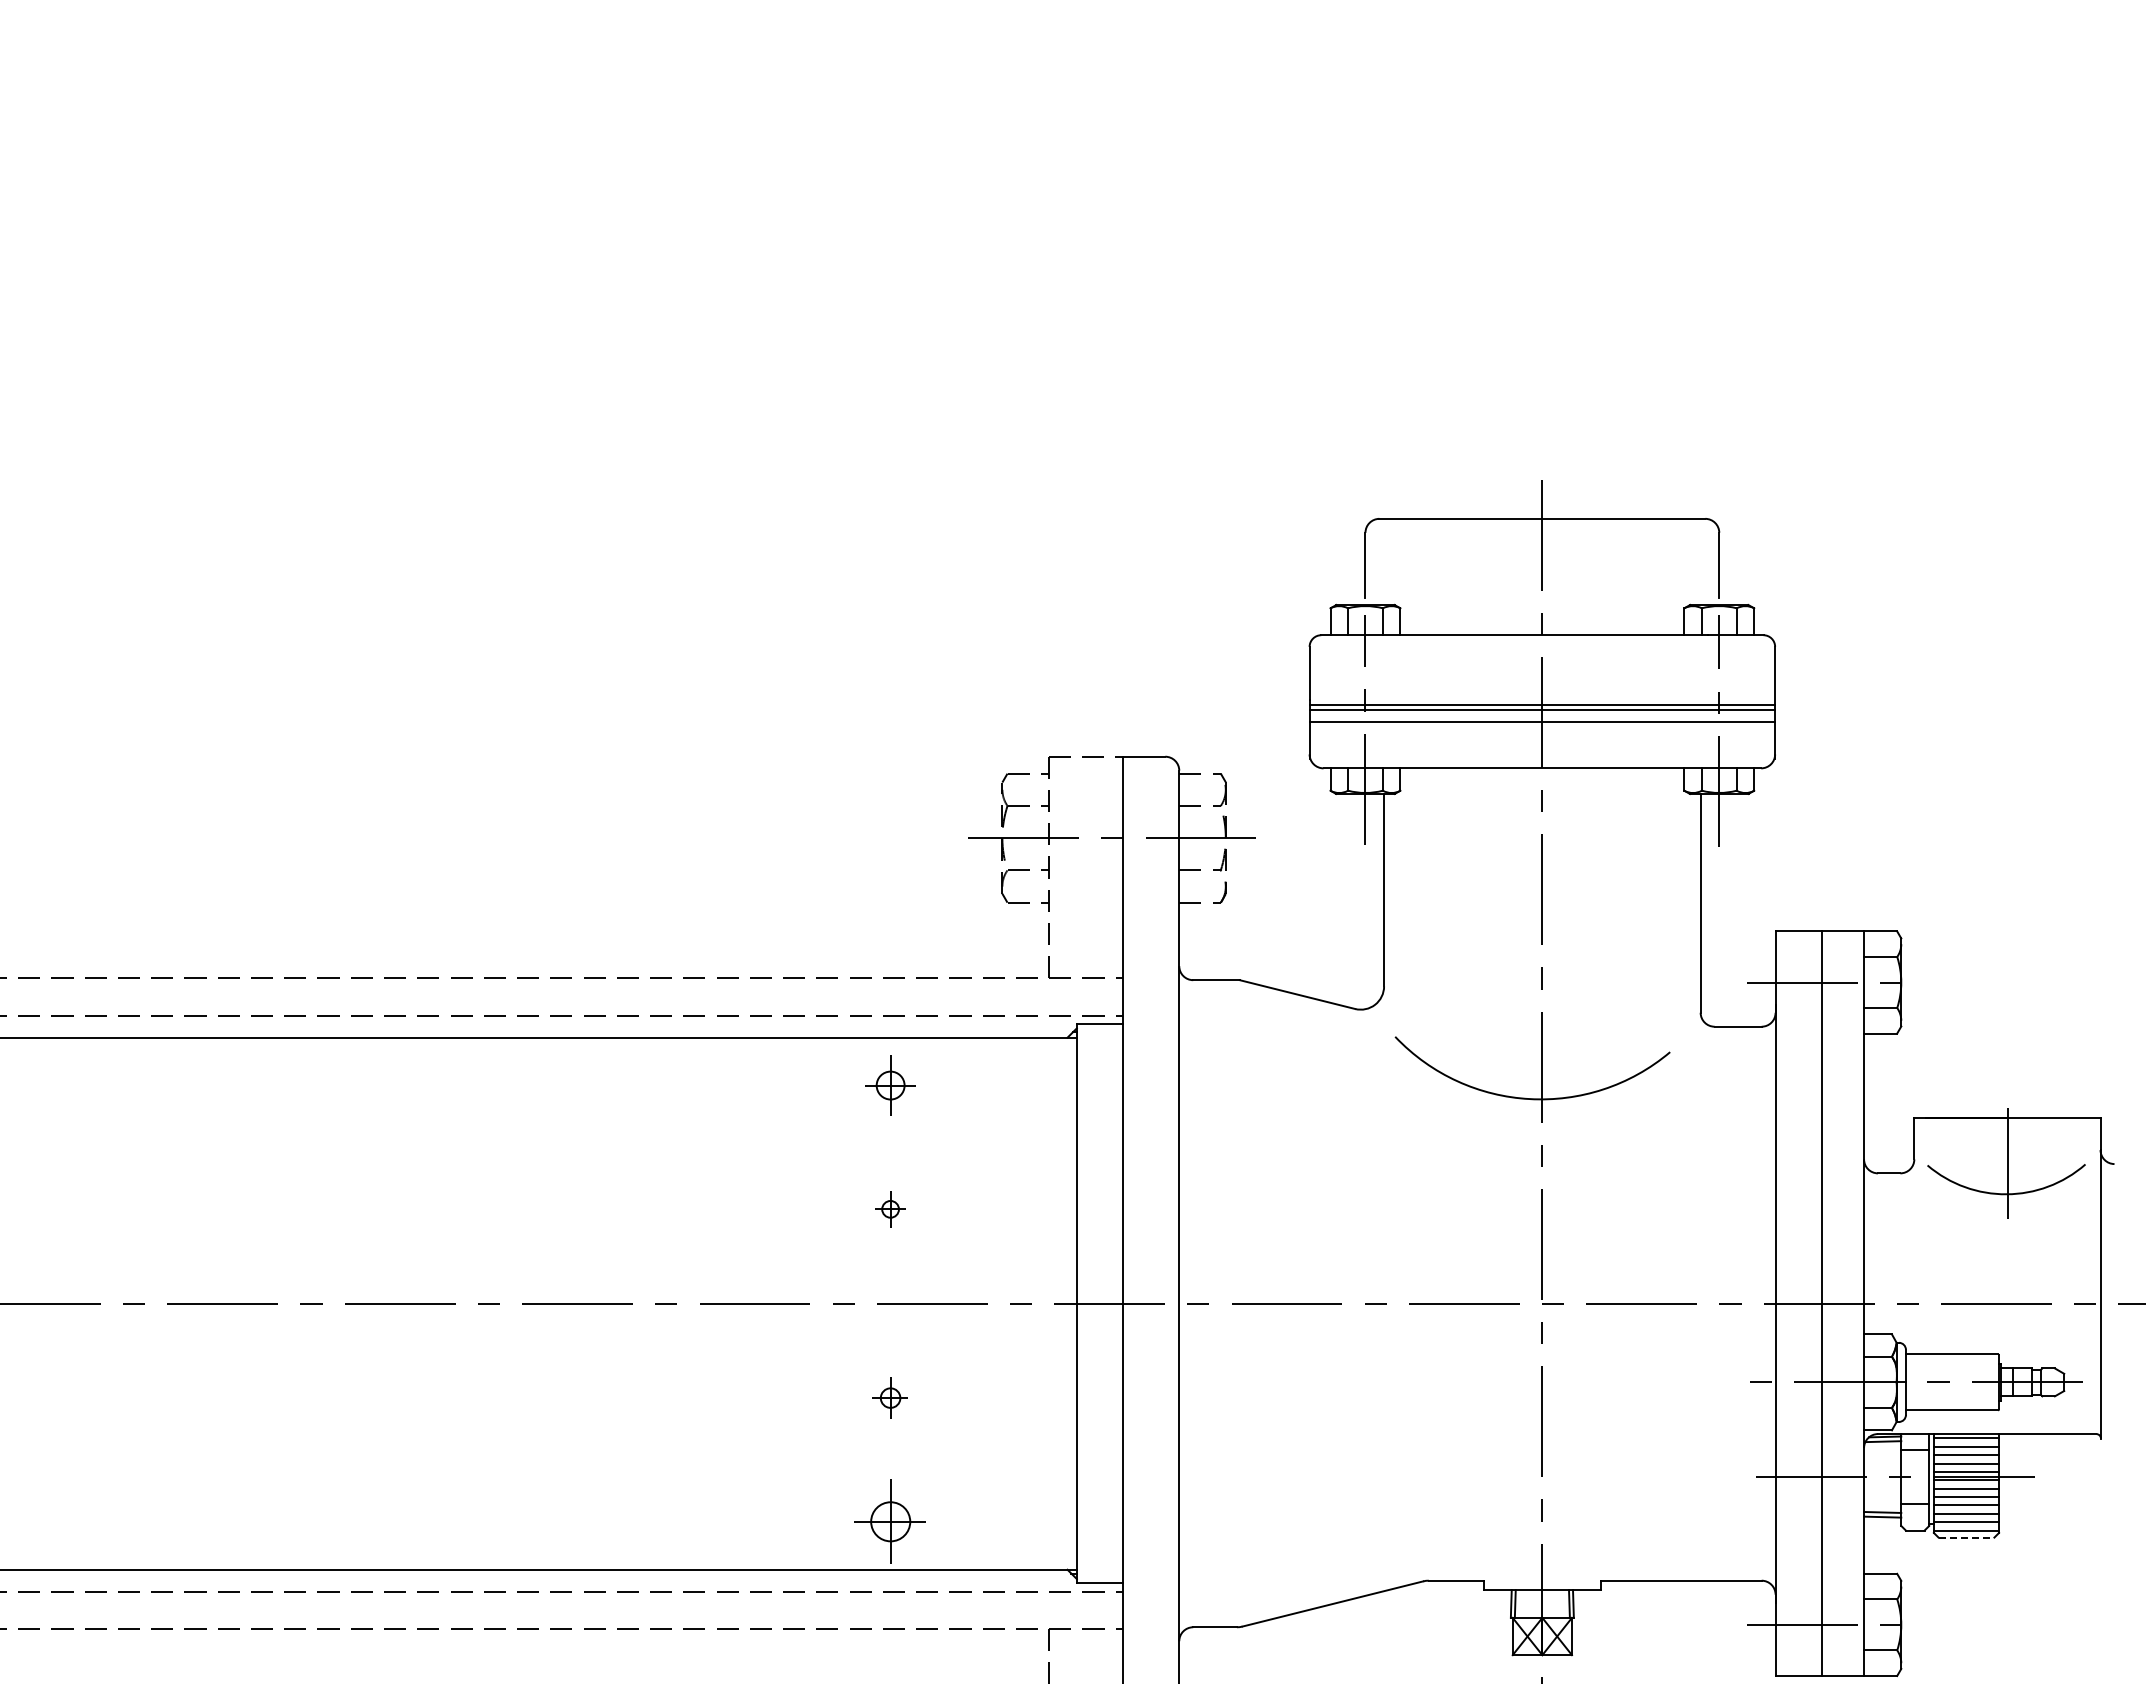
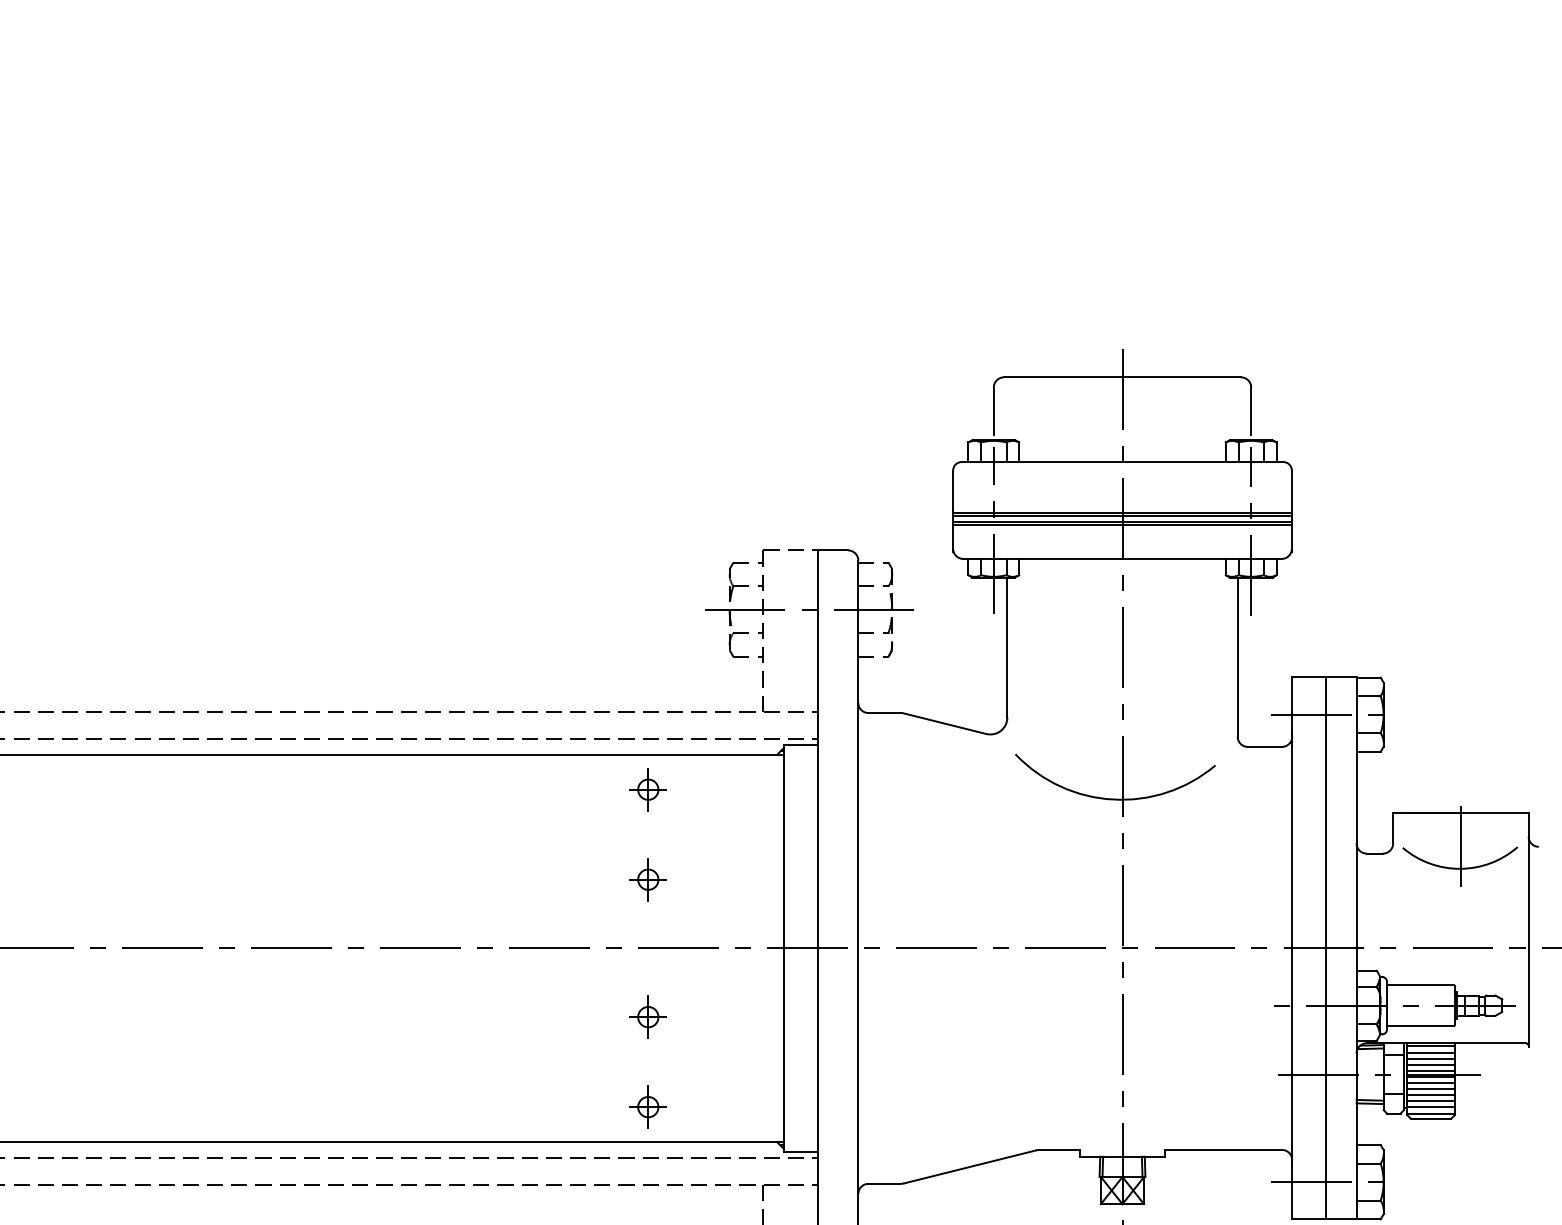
line: (1542, 717) -> (1122, 521), added
part: (890, 1209) -> (648, 879), size x1.67
part: (890, 1397) -> (648, 1016), size x1.43
part: (890, 1521) -> (648, 1106), size x0.71
line: (1966, 1537) -> (1431, 1118), dashed -> solid

